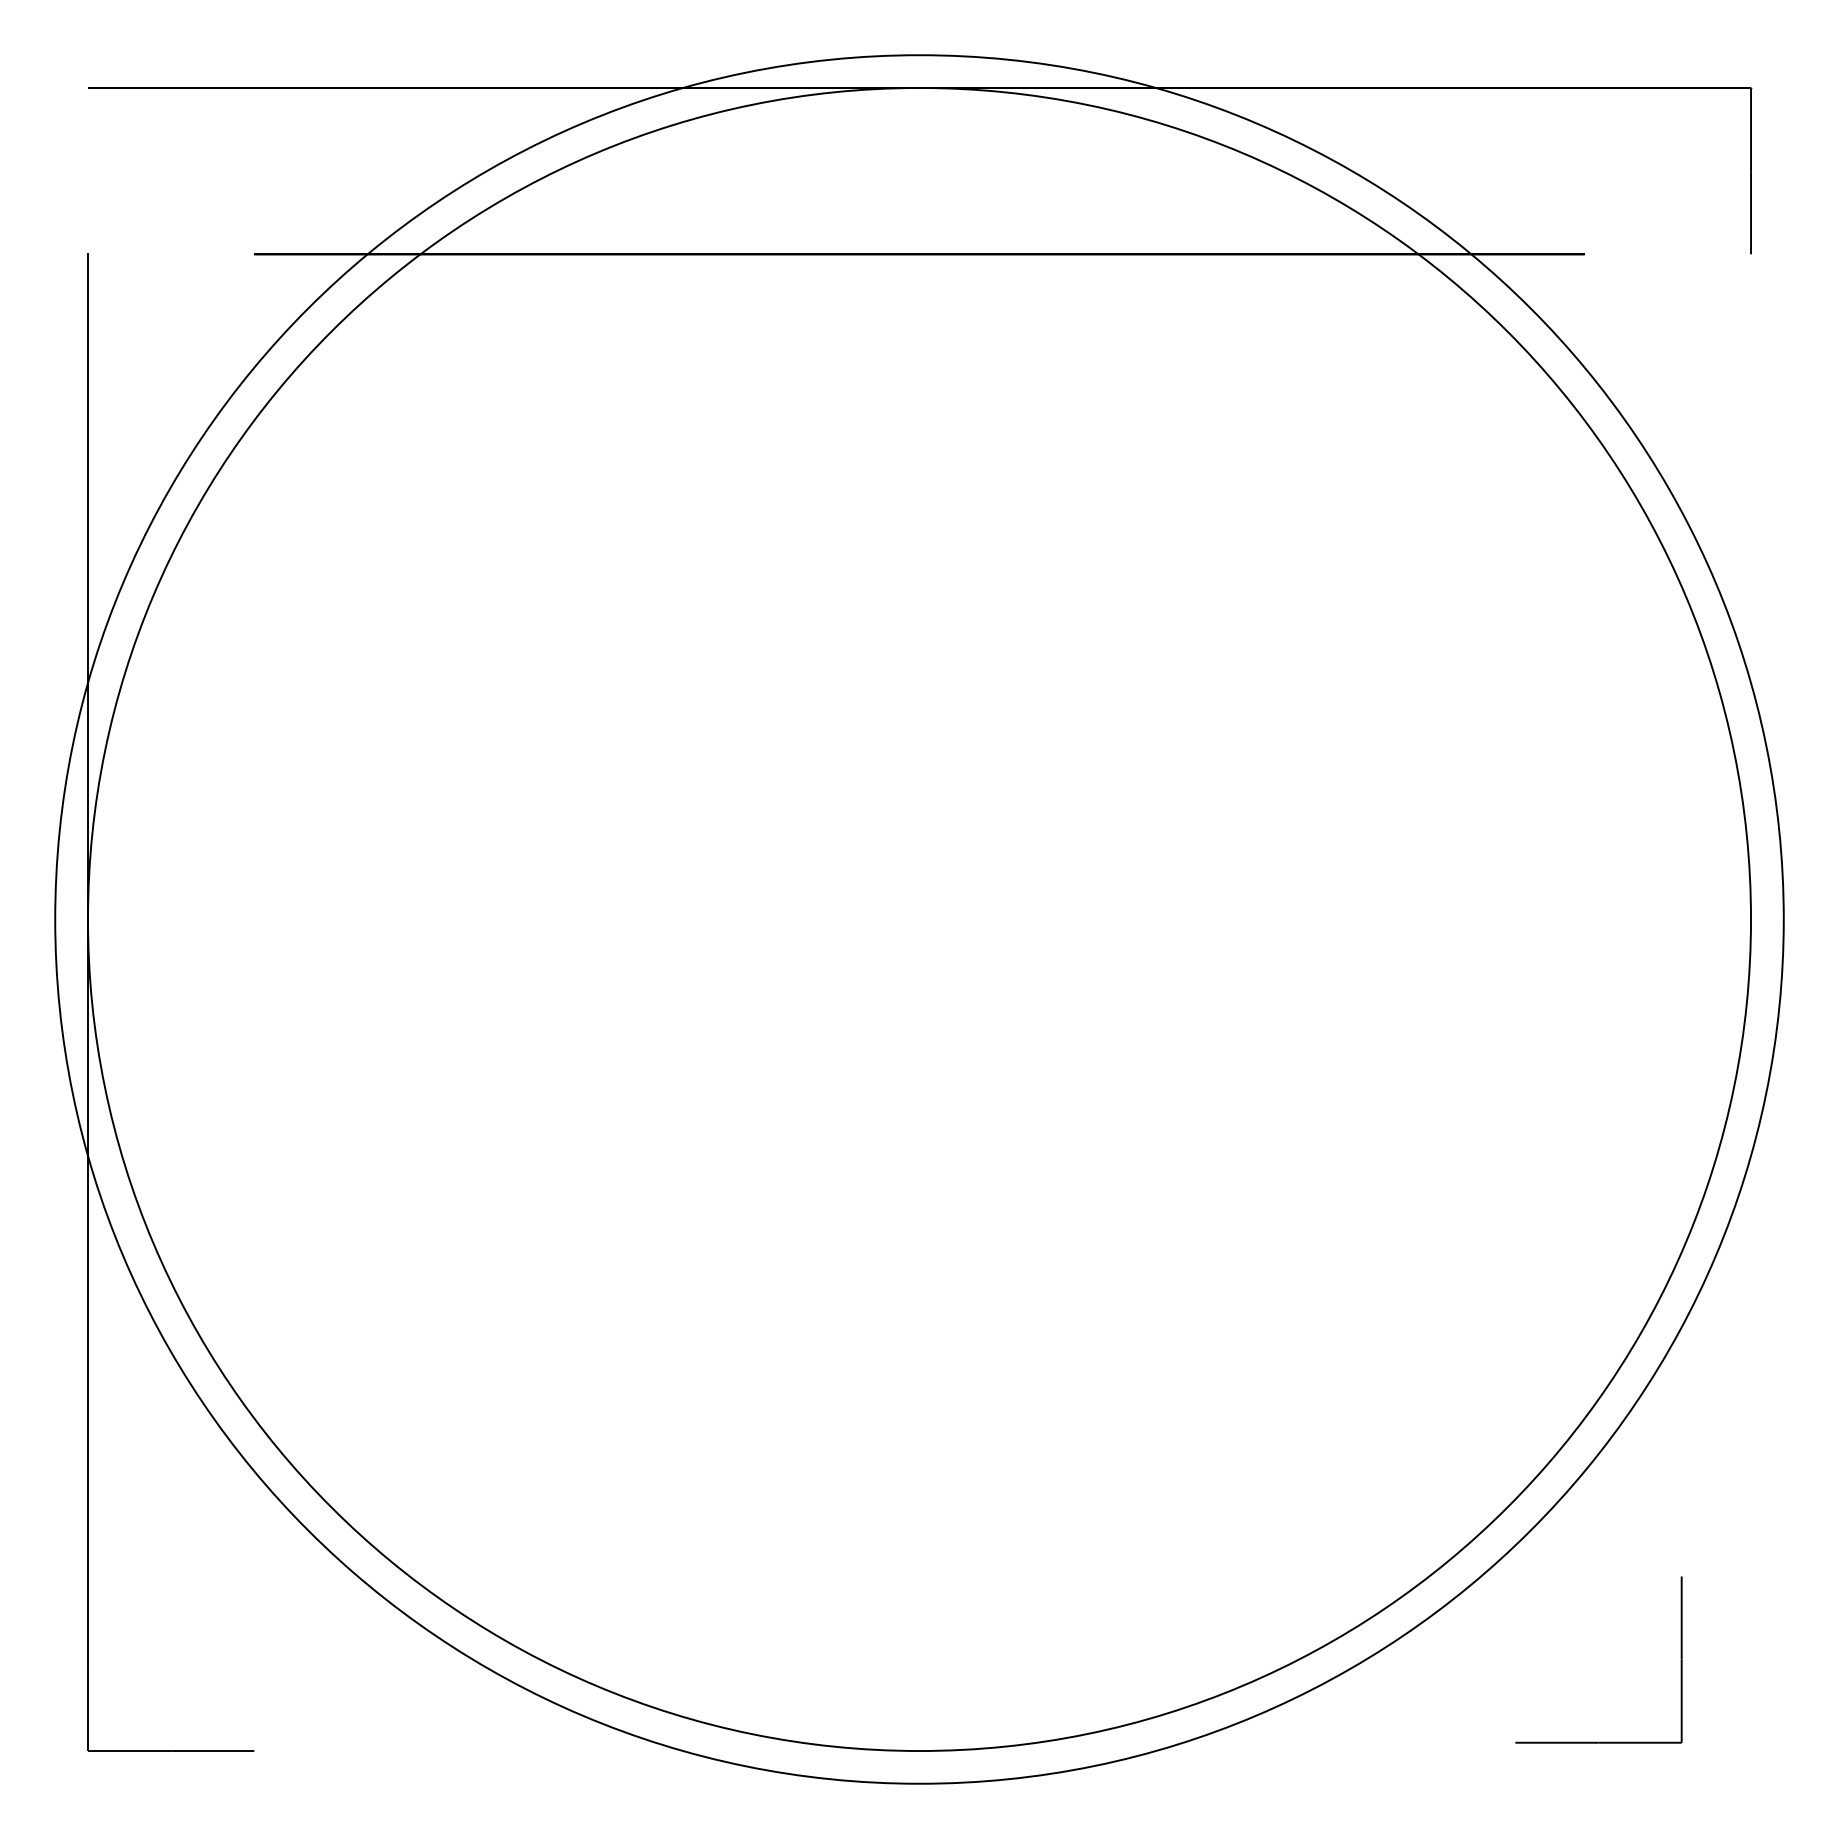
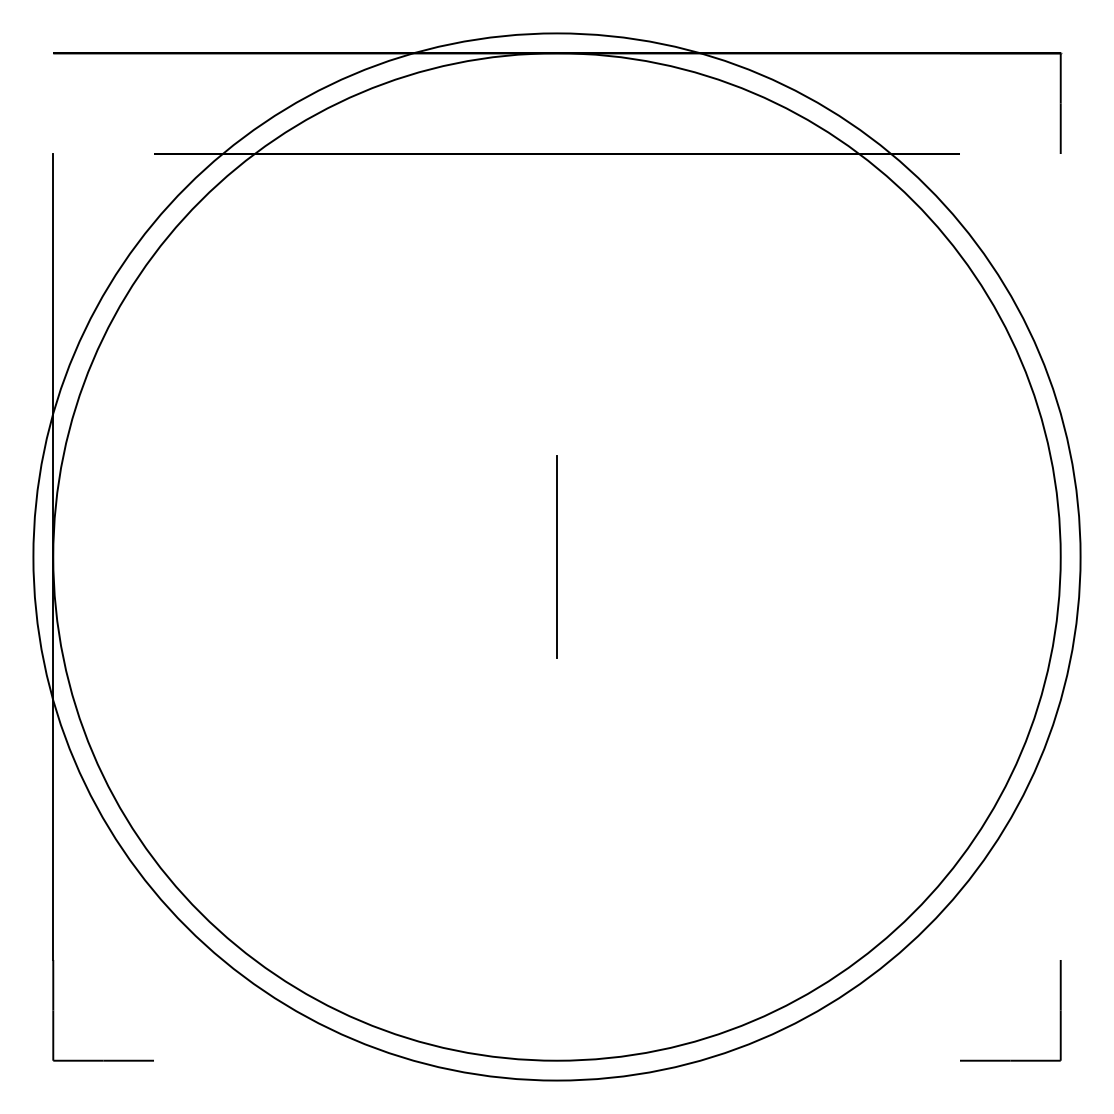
line: (920, 918) -> (557, 556), added
part: (1679, 1659) -> (1059, 1010), moved

